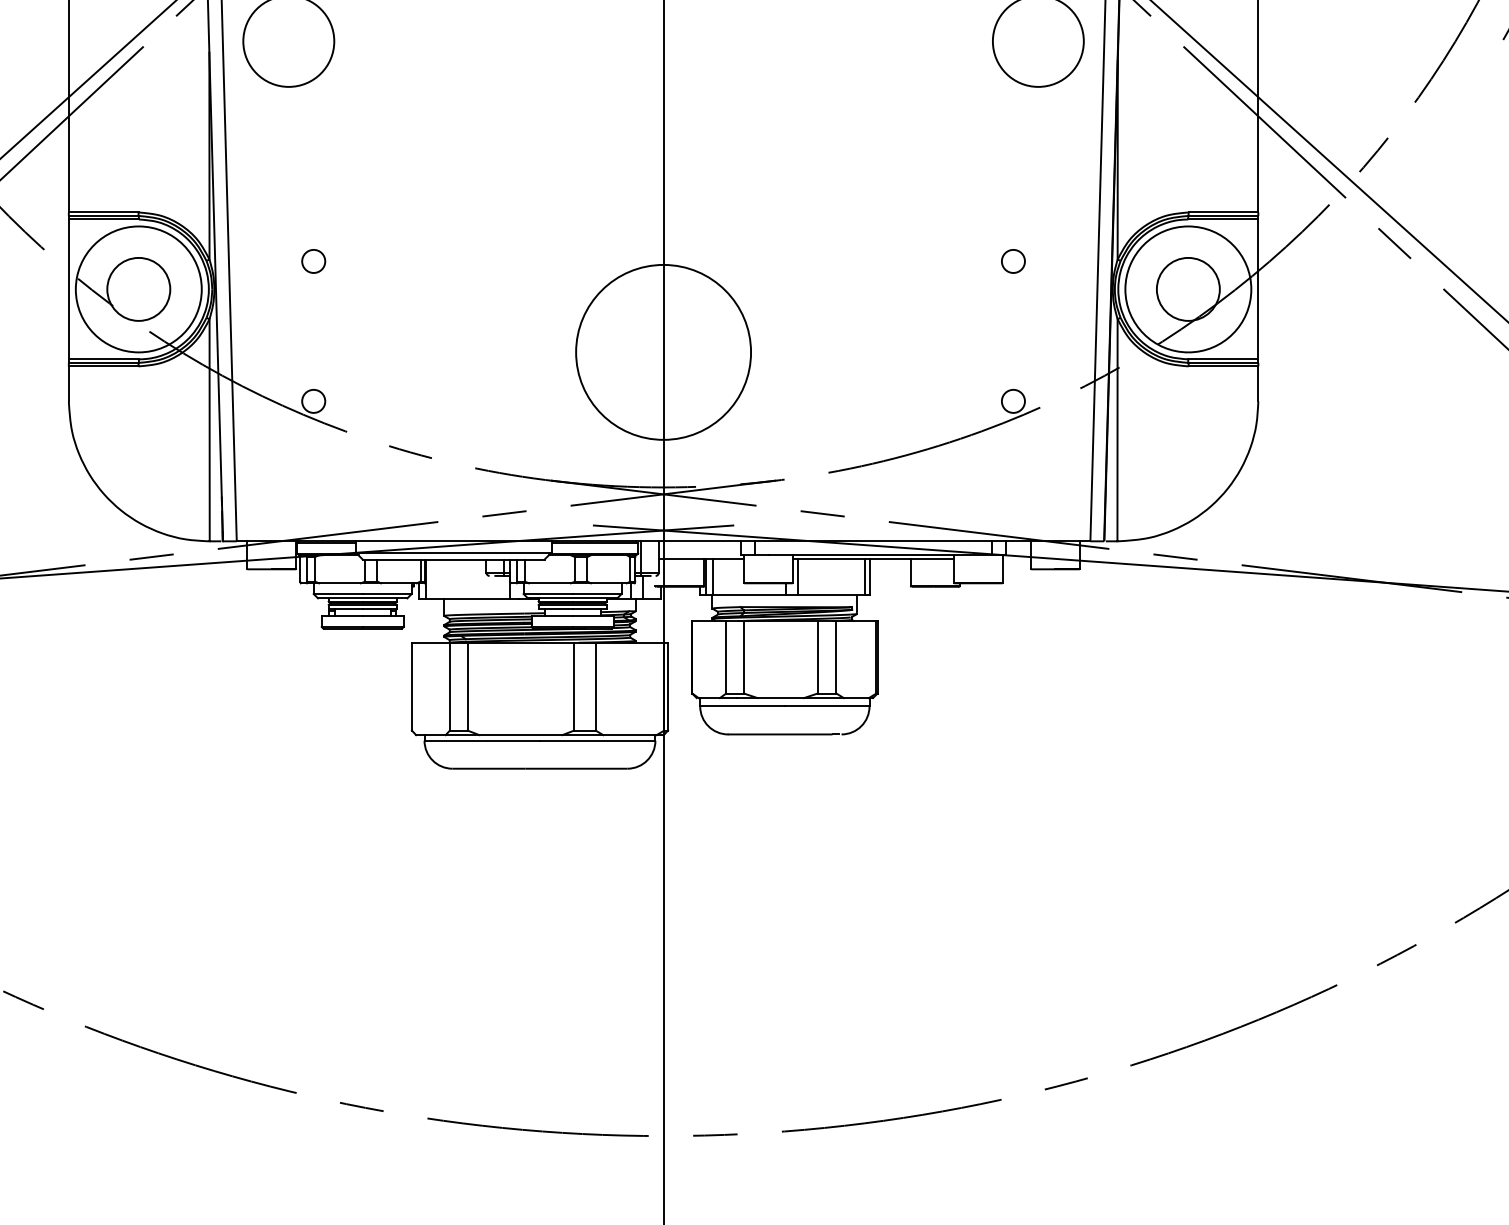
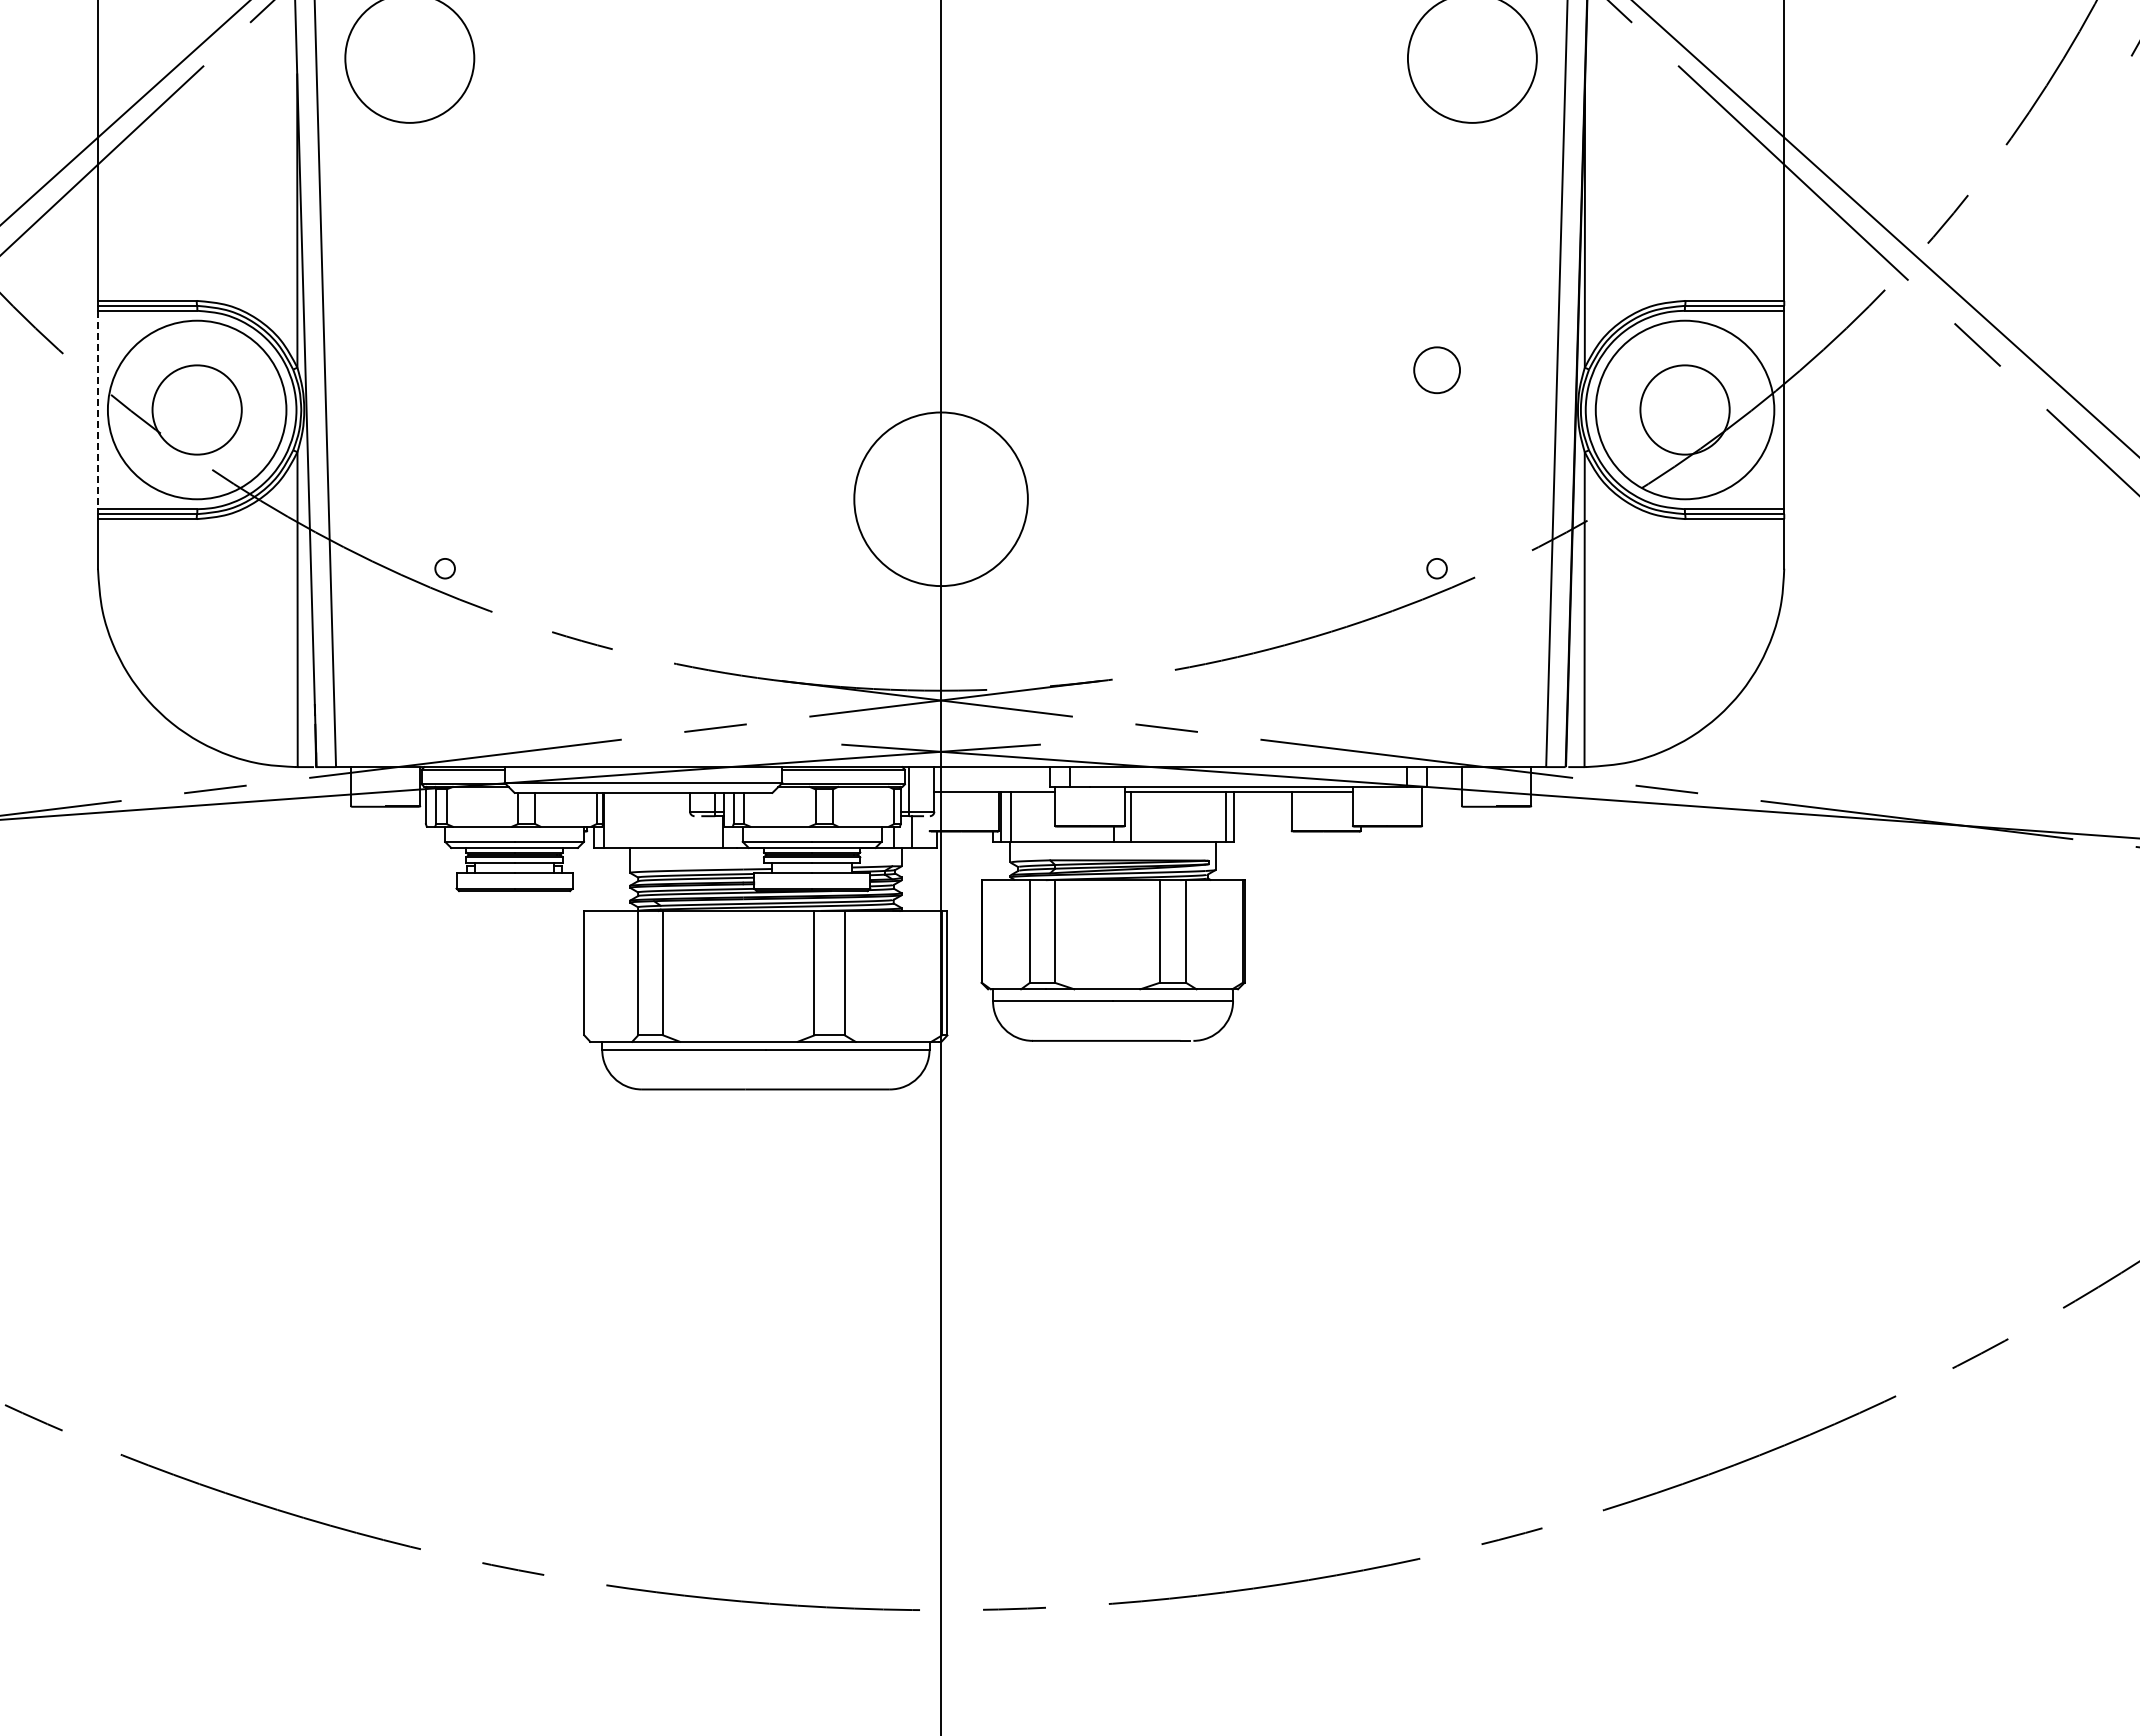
circle: (313, 261) -> (444, 370), removed
circle: (1013, 261) -> (1436, 370), size x1.4
line: (68, 289) -> (97, 410), solid -> dashed
circle: (663, 352) -> (941, 499), size x0.7
circle: (313, 401) -> (444, 568), size x0.6
circle: (1013, 401) -> (1436, 568), size x0.6

